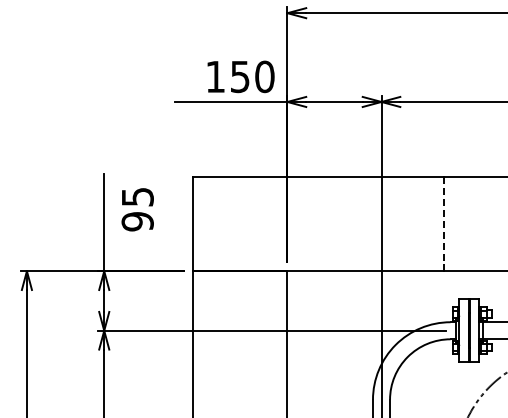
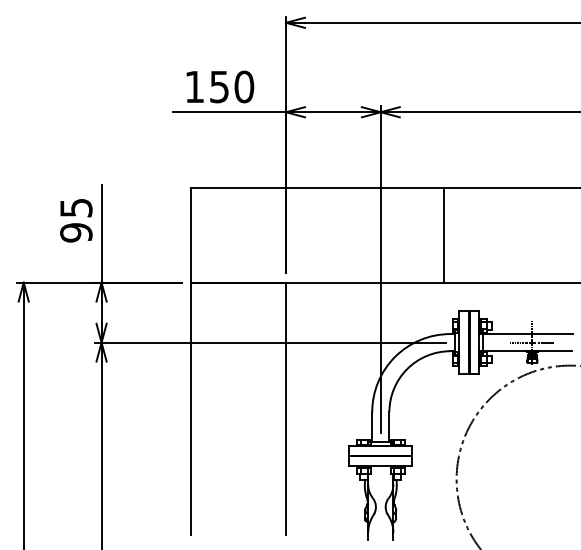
text: (241, 76) -> (220, 86), moved
text: (137, 209) -> (76, 220), moved
line: (443, 224) -> (443, 235), dashed -> solid

